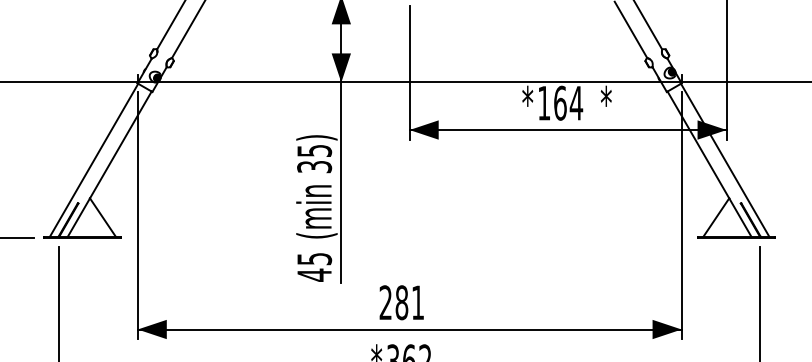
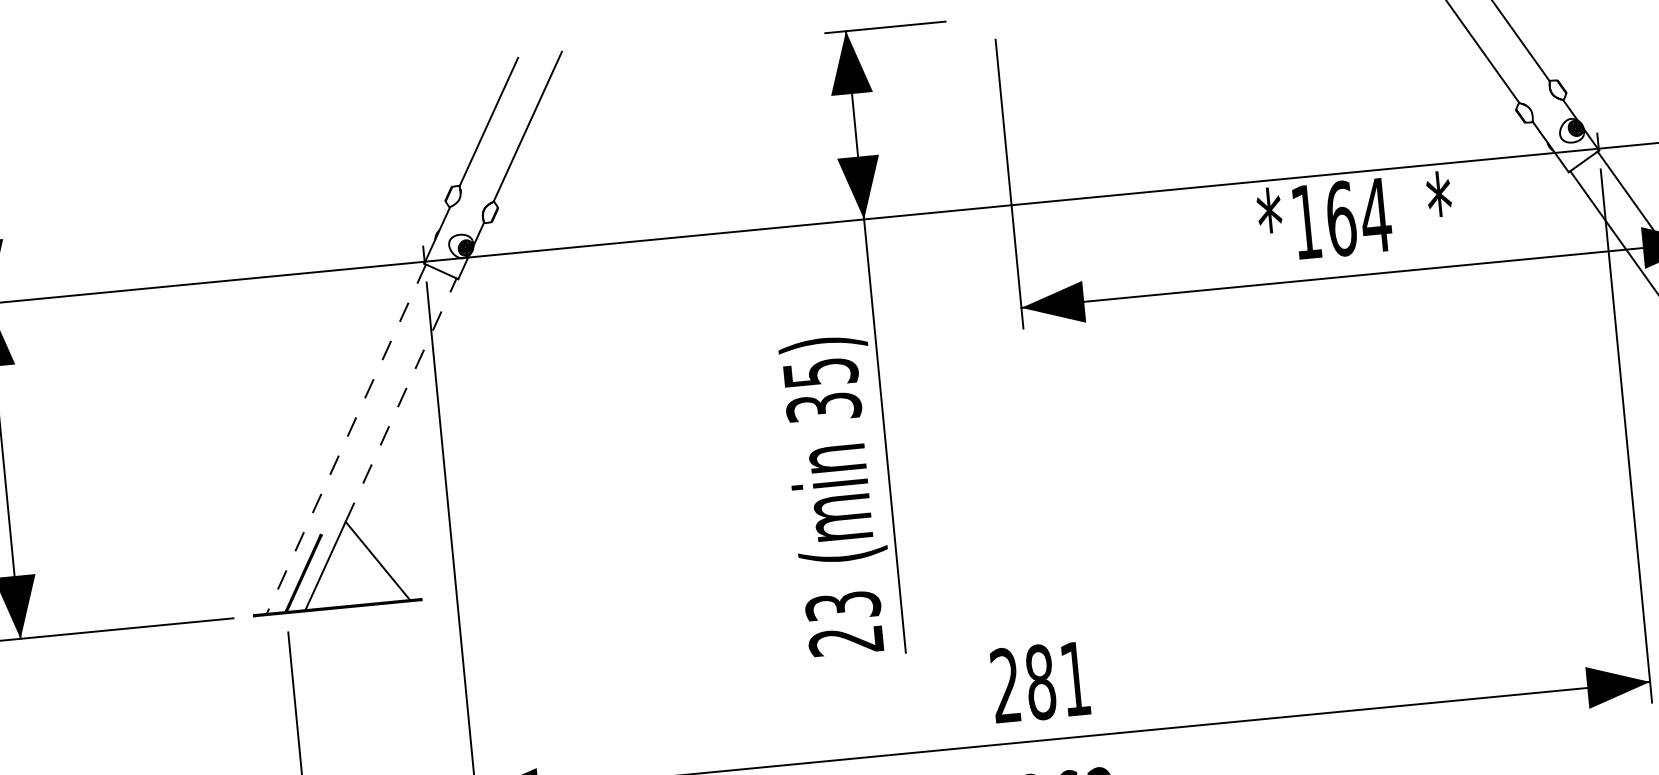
line: (120, 144) -> (400, 399), solid -> dashed
line: (94, 160) -> (347, 439), solid -> dashed
text: (314, 267) -> (844, 624), 45 -> 23

